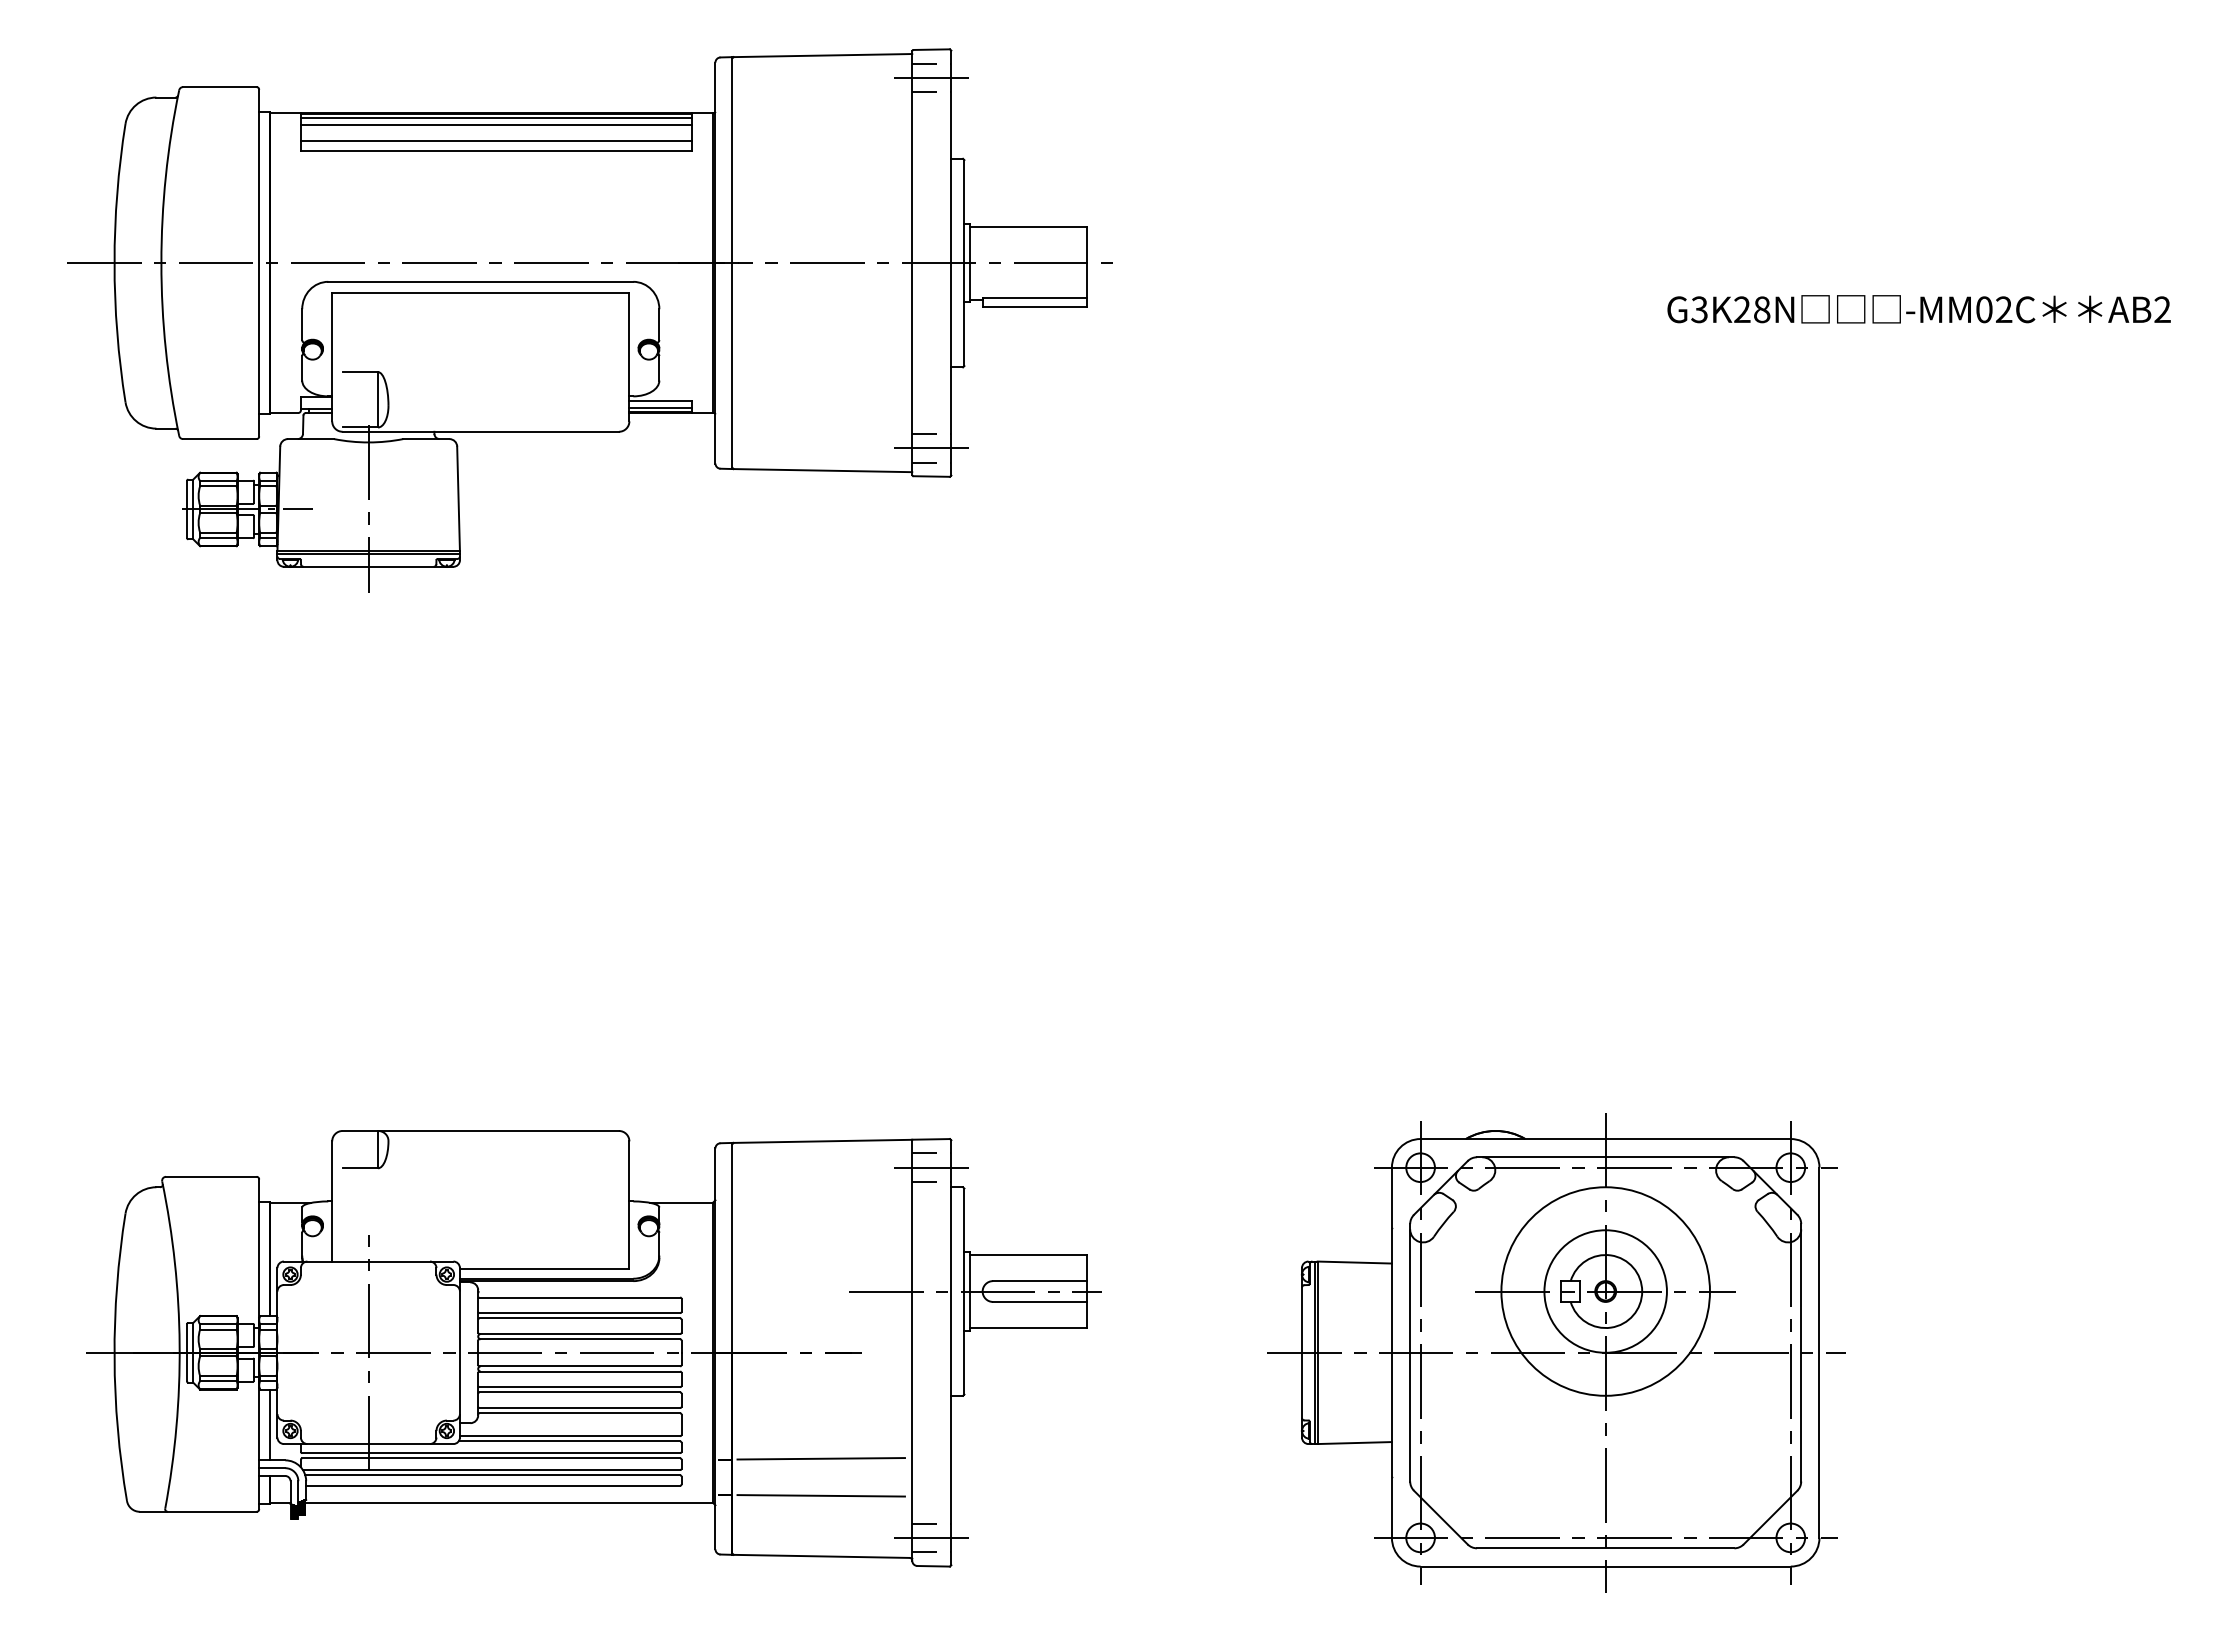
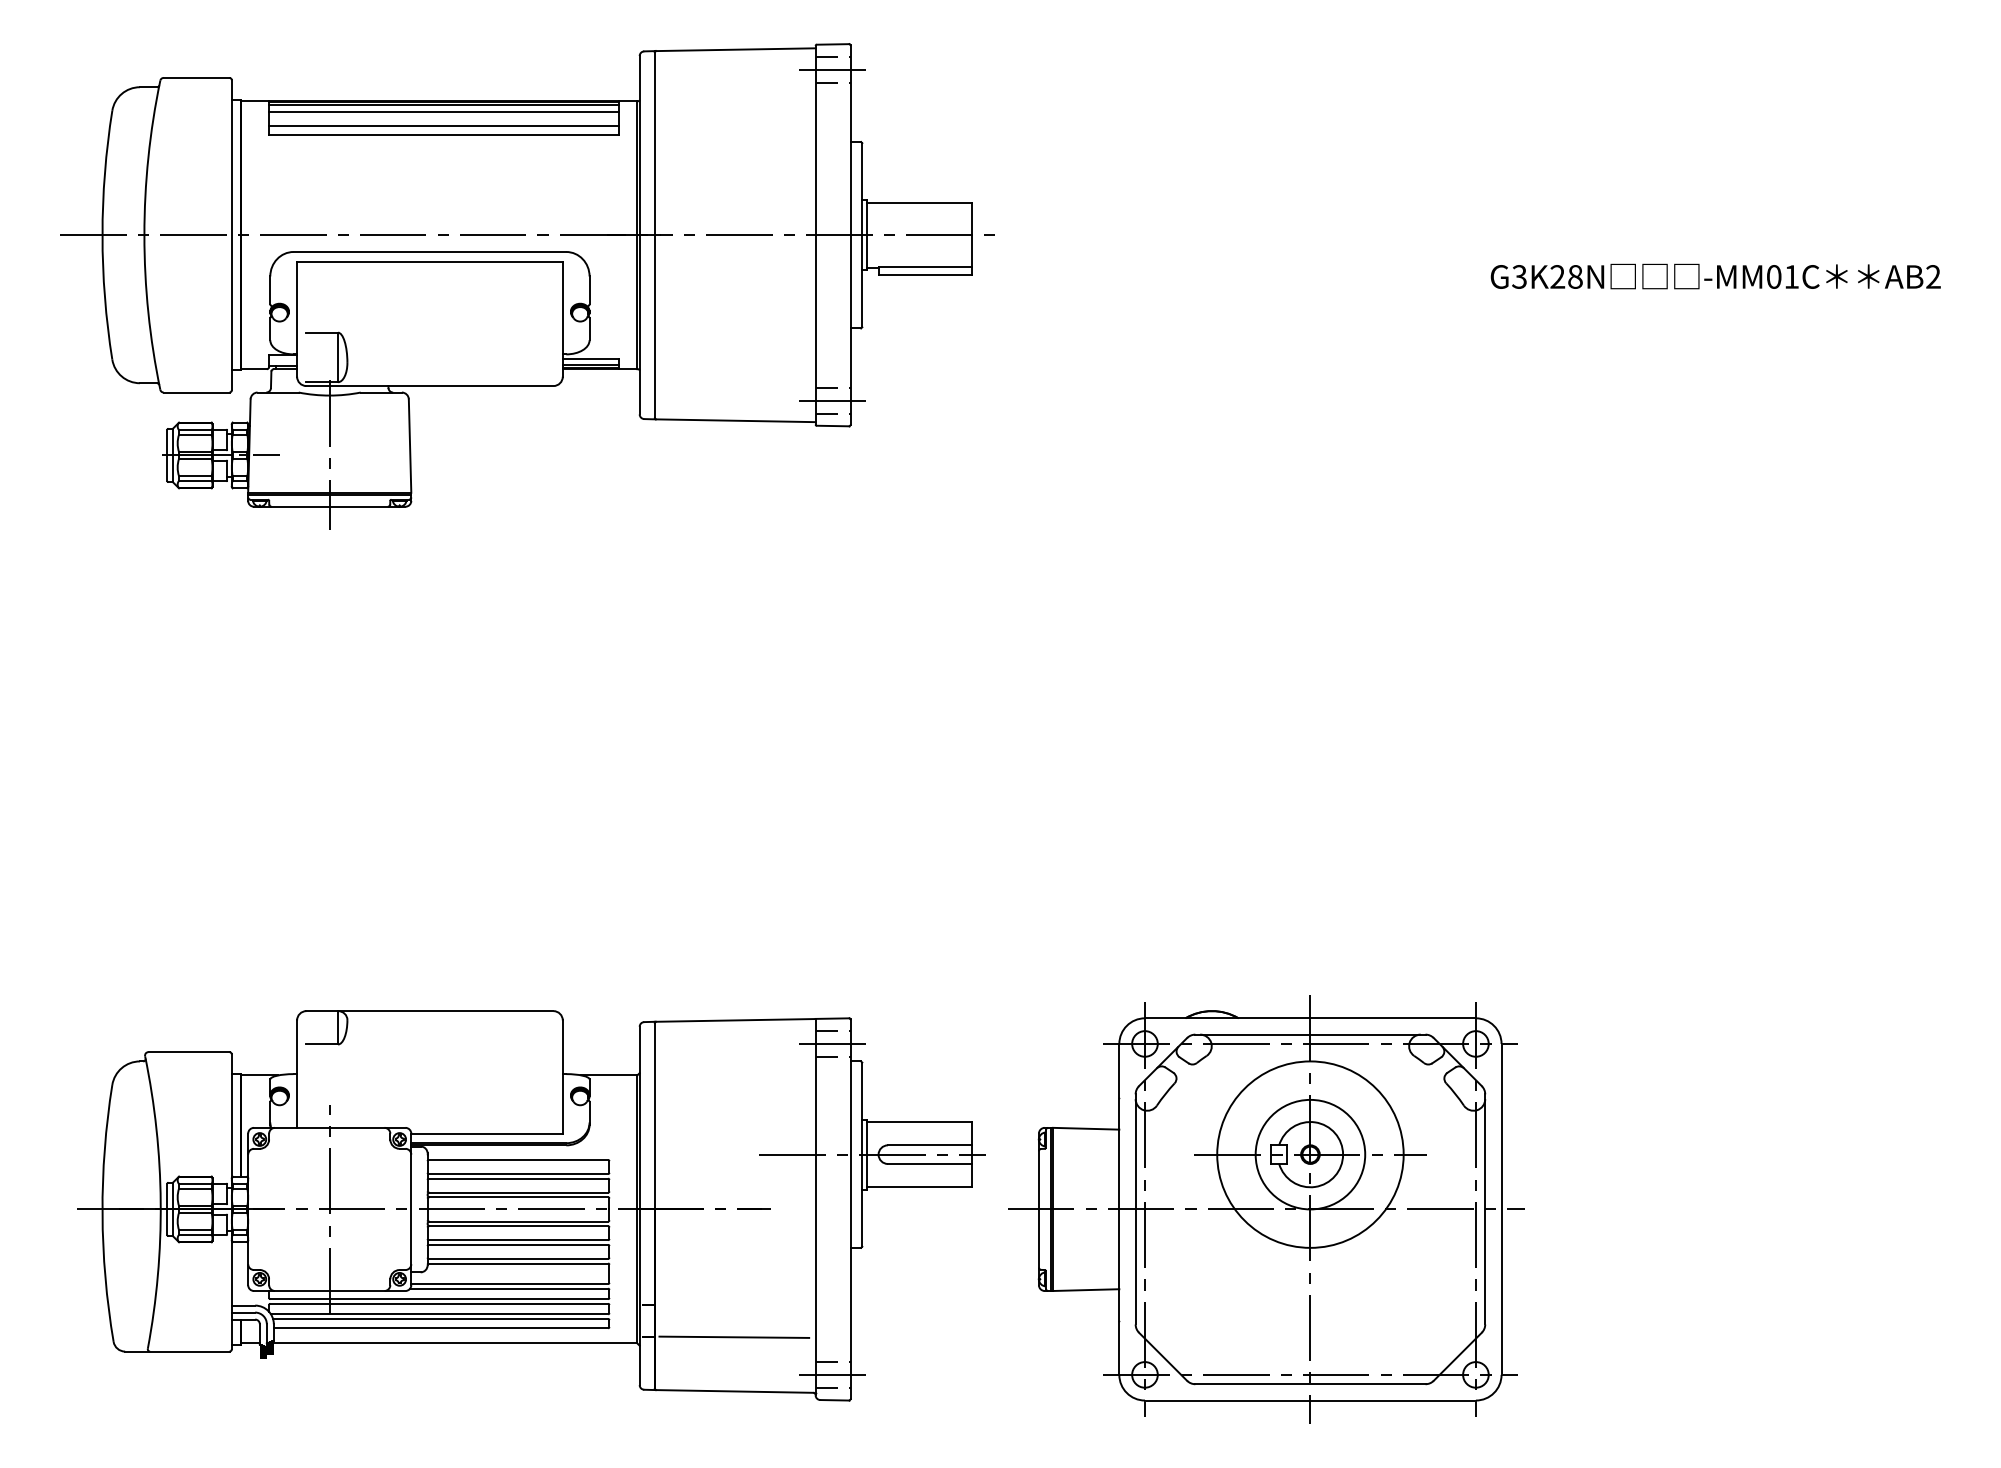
text: (2004, 309) -> (1792, 276), -MM02C -> -MM01C
part: (1556, 1352) -> (1266, 1209), moved
line: (269, 1424) -> (241, 1273), removed
line: (820, 1458) -> (733, 1303), removed

